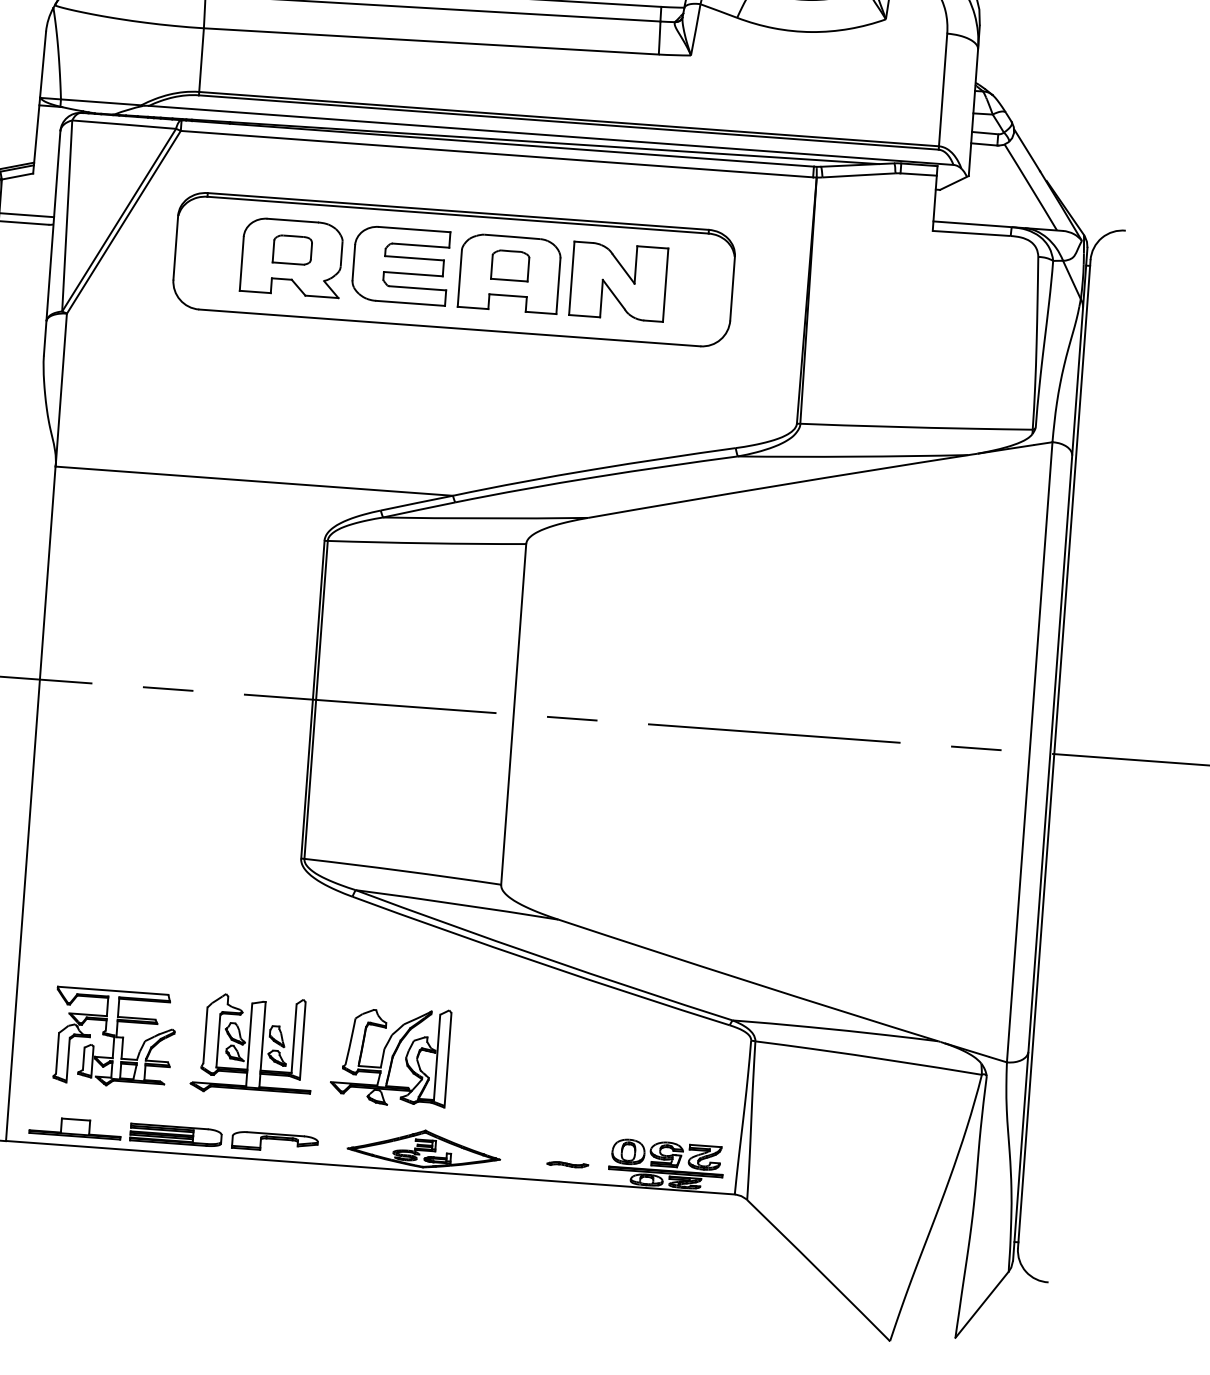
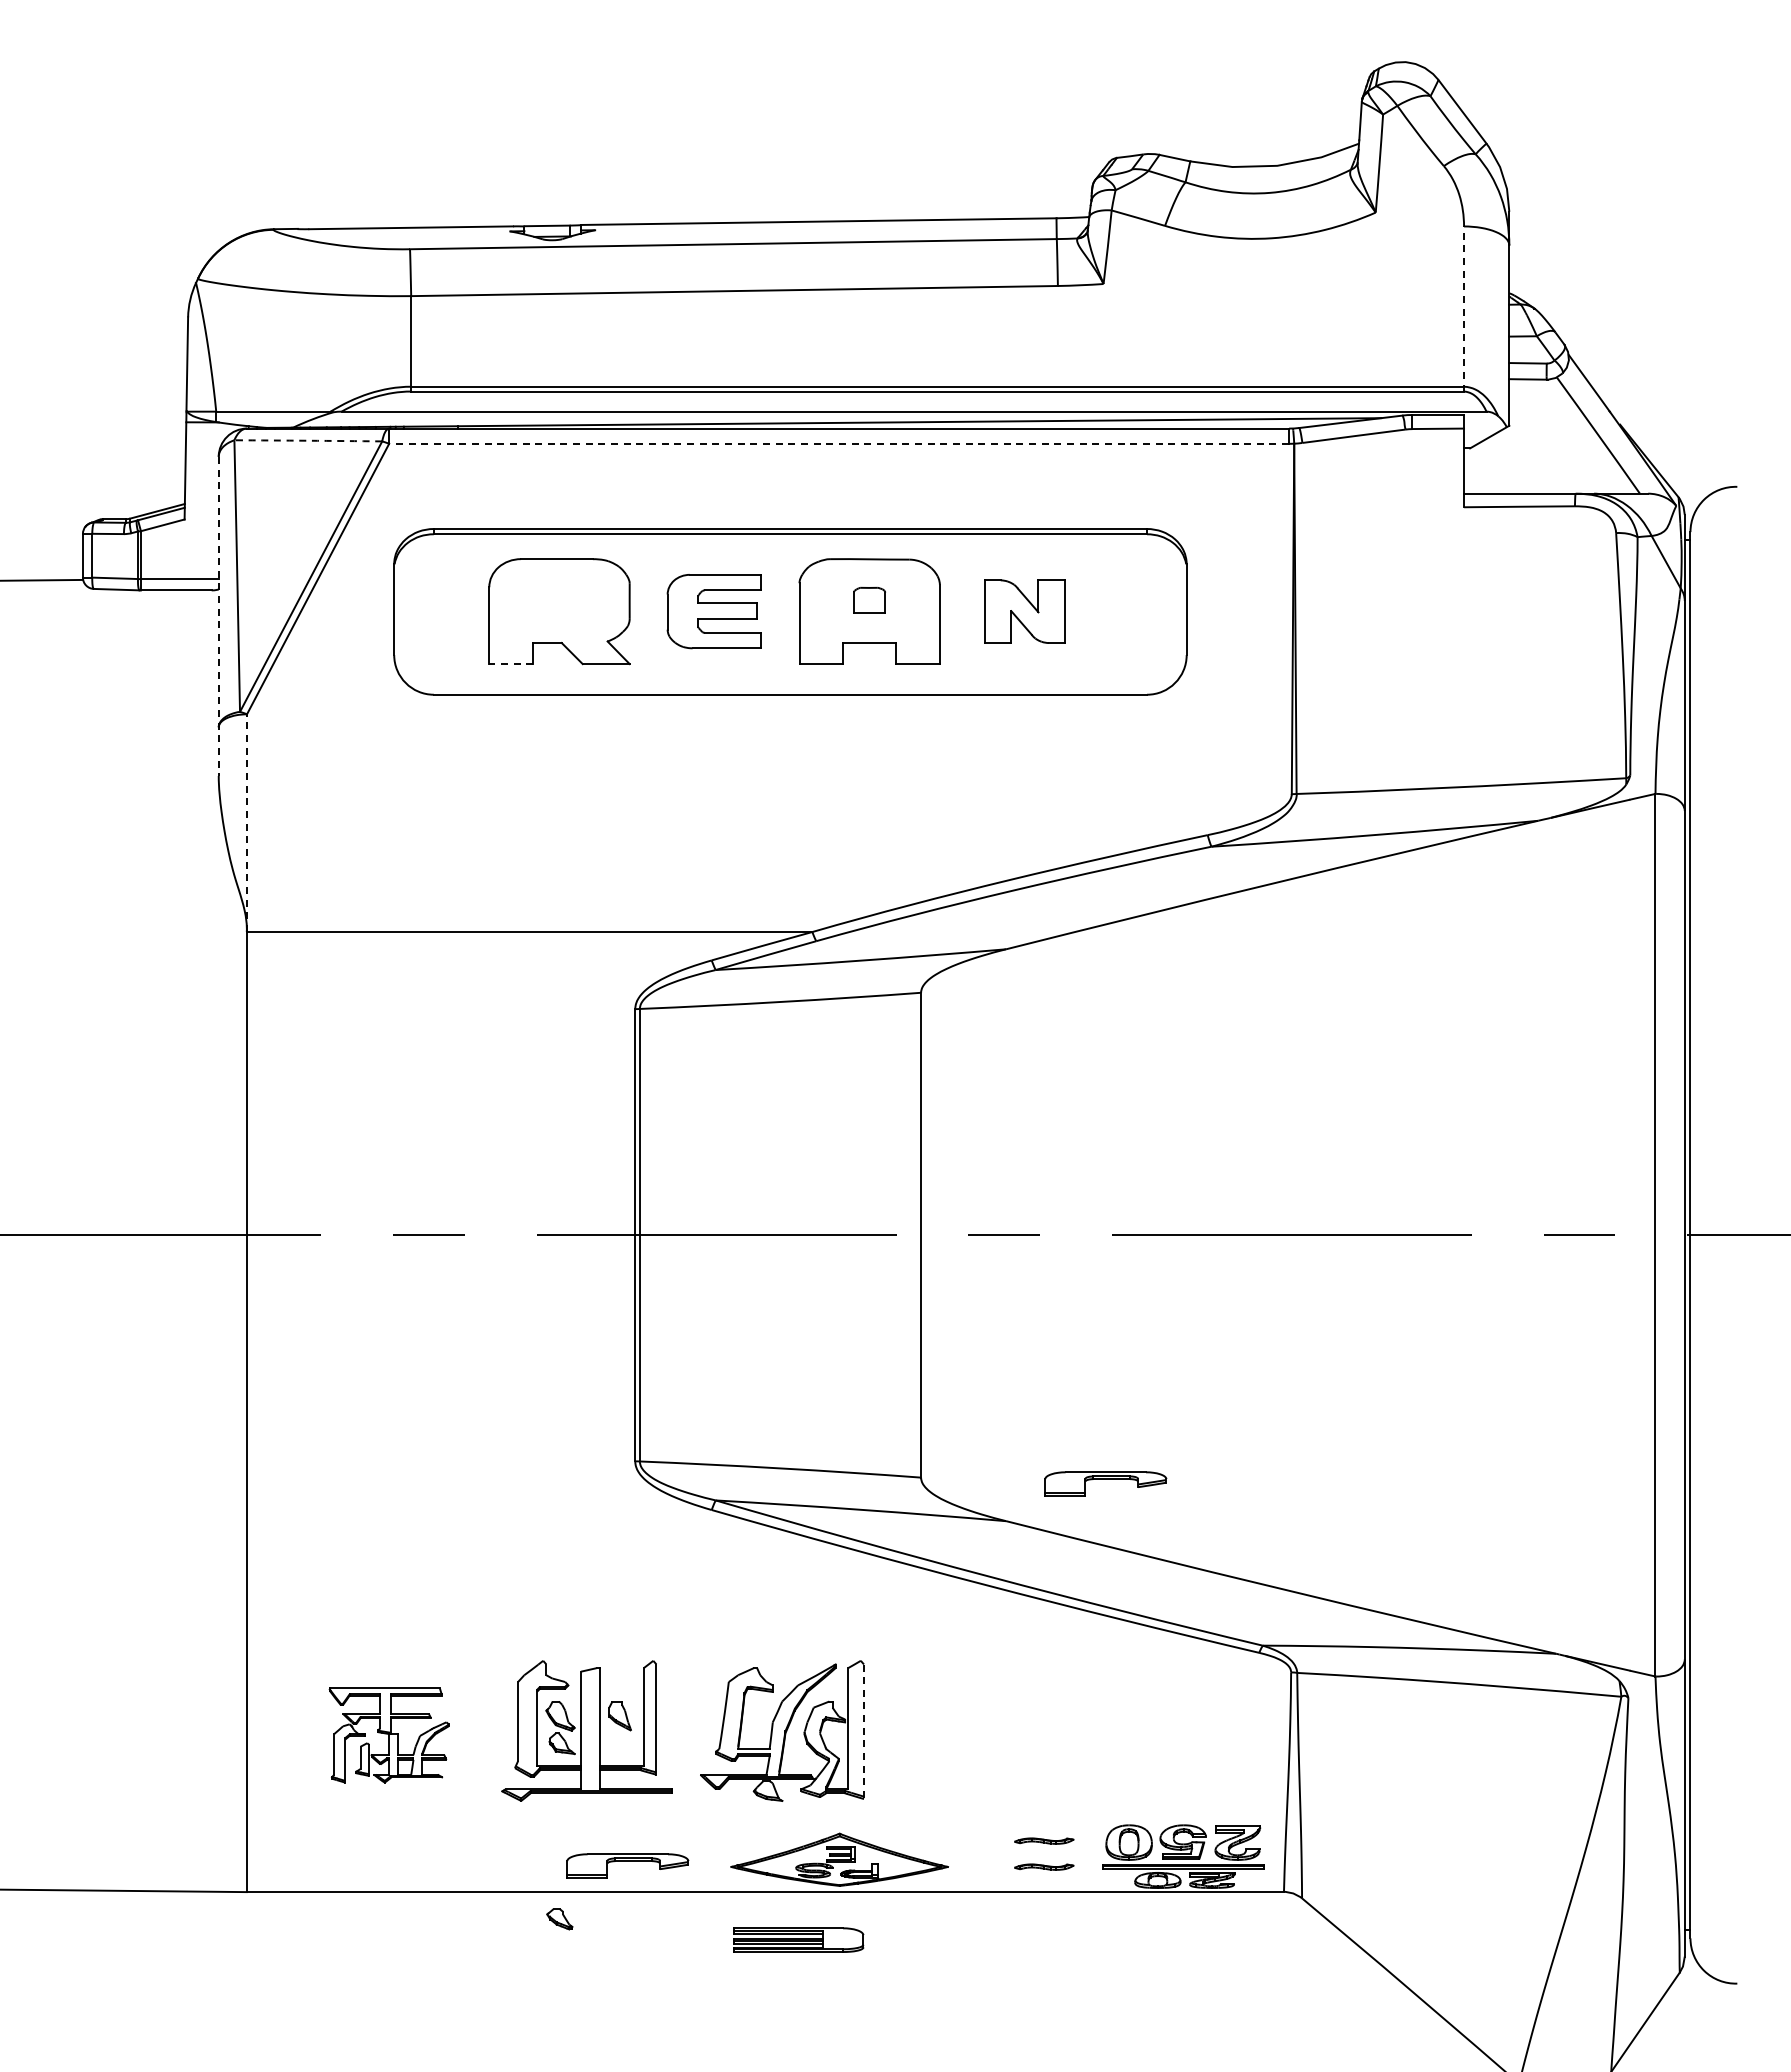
line: (943, 92) -> (1464, 309), solid -> dashed
arc: (124, 124) -> (308, 440), solid -> dashed
line: (497, 153) -> (839, 443), solid -> dashed
line: (51, 243) -> (218, 616), solid -> dashed
part: (292, 249) -> (559, 600), removed
part: (400, 265) -> (713, 611), size x0.7
part: (510, 265) -> (869, 599), size x0.6
part: (618, 281) -> (1024, 611), size x0.6
line: (254, 292) -> (510, 664), solid -> dashed
line: (60, 390) -> (246, 823), solid -> dashed
part: (630, 898) -> (1105, 1483), added
part: (114, 1038) -> (389, 1735), size x0.7
part: (276, 1058) -> (559, 1919), moved
line: (448, 1060) -> (864, 1732), solid -> dashed
part: (75, 1127) -> (343, 1865), removed
part: (175, 1134) -> (798, 1939), moved
part: (569, 1146) -> (1044, 1840), added

